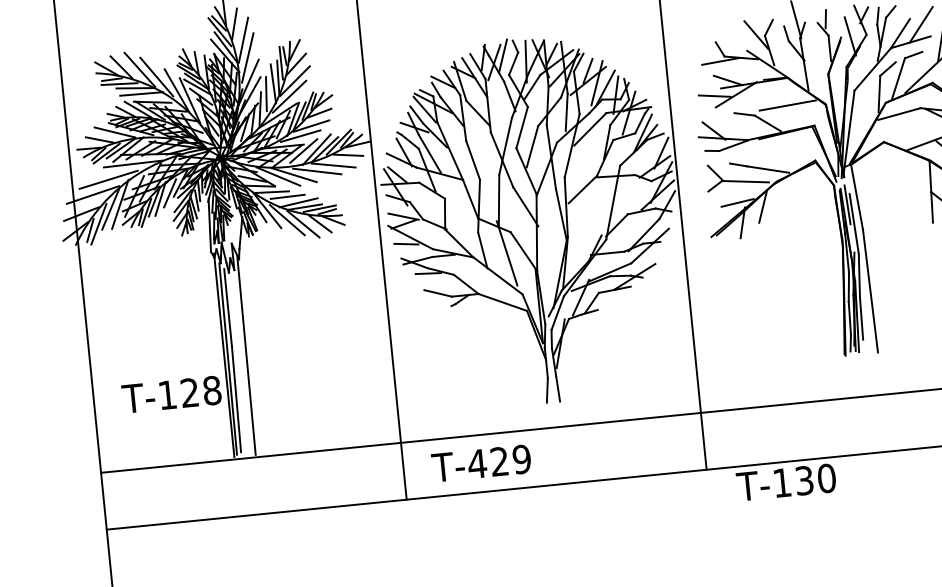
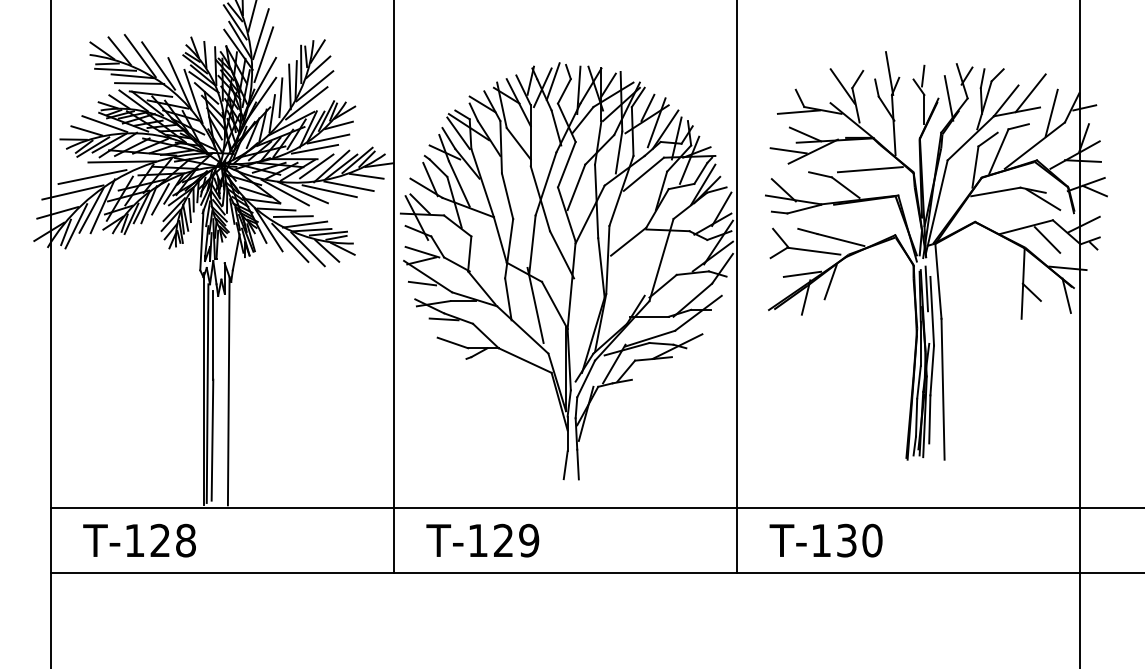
text: (171, 394) -> (139, 540), moved
text: (476, 463) -> (477, 540), T-429 -> T-129
text: (785, 482) -> (825, 540), moved

